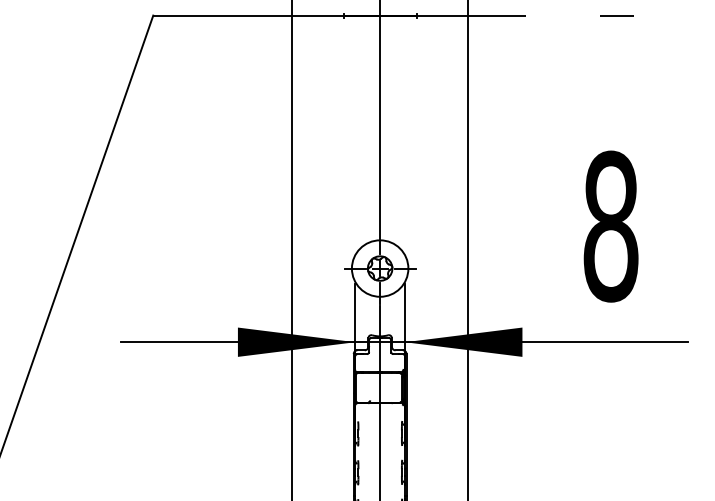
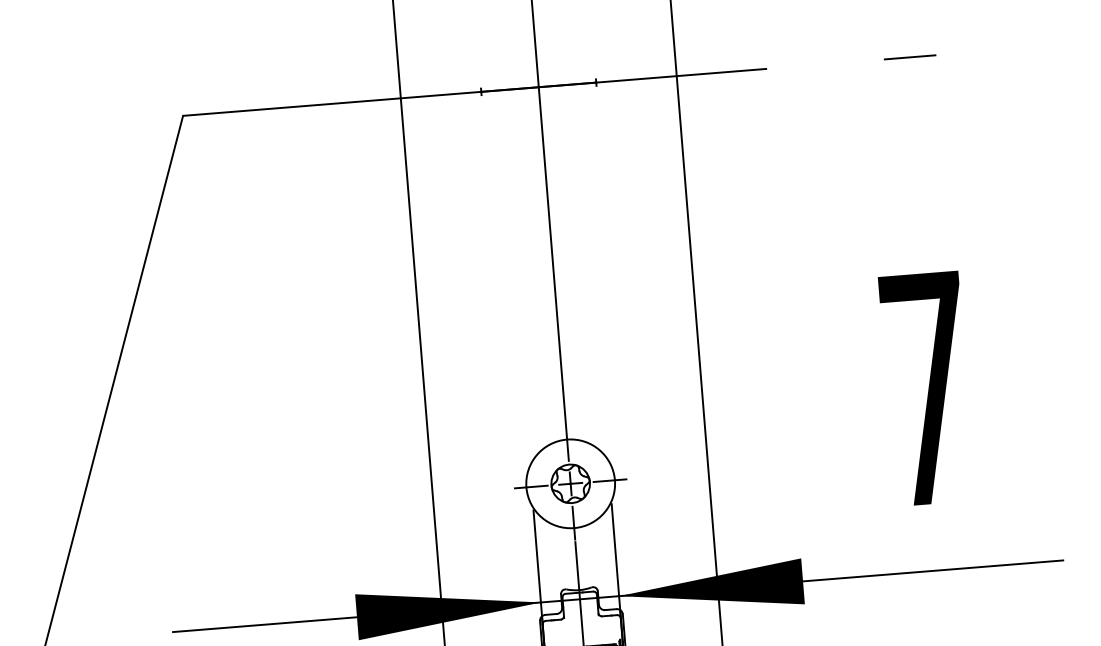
text: (610, 226) -> (926, 388), 8 -> 7

